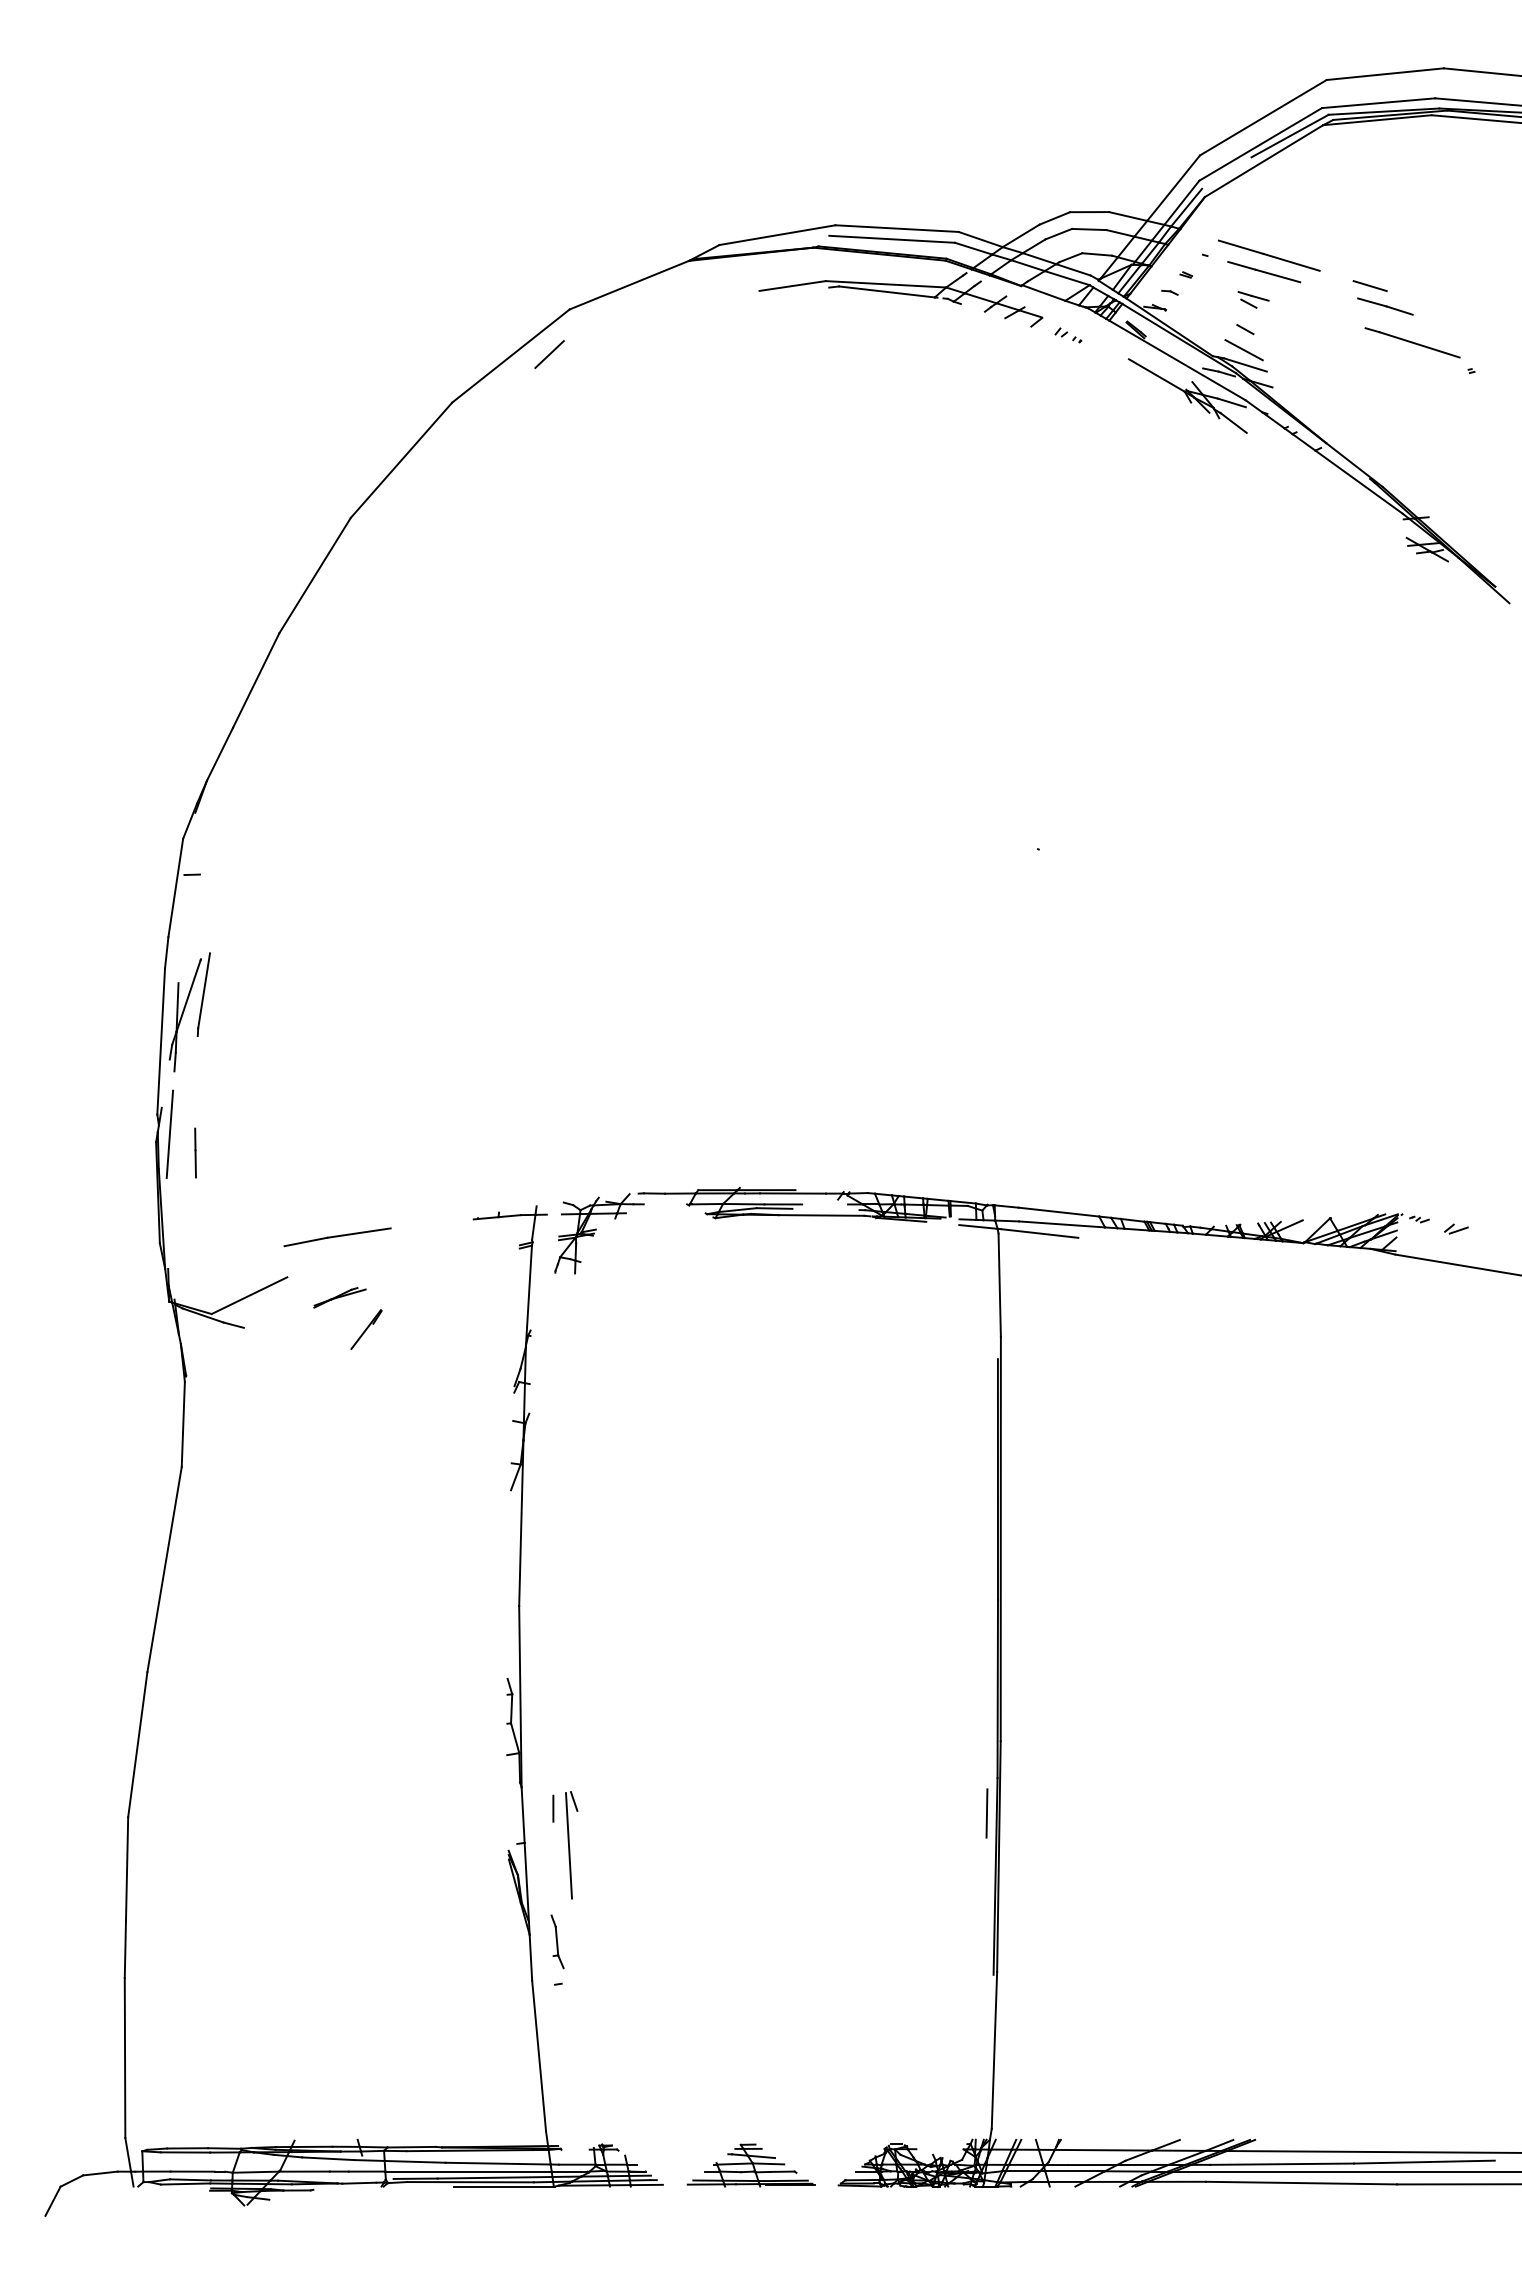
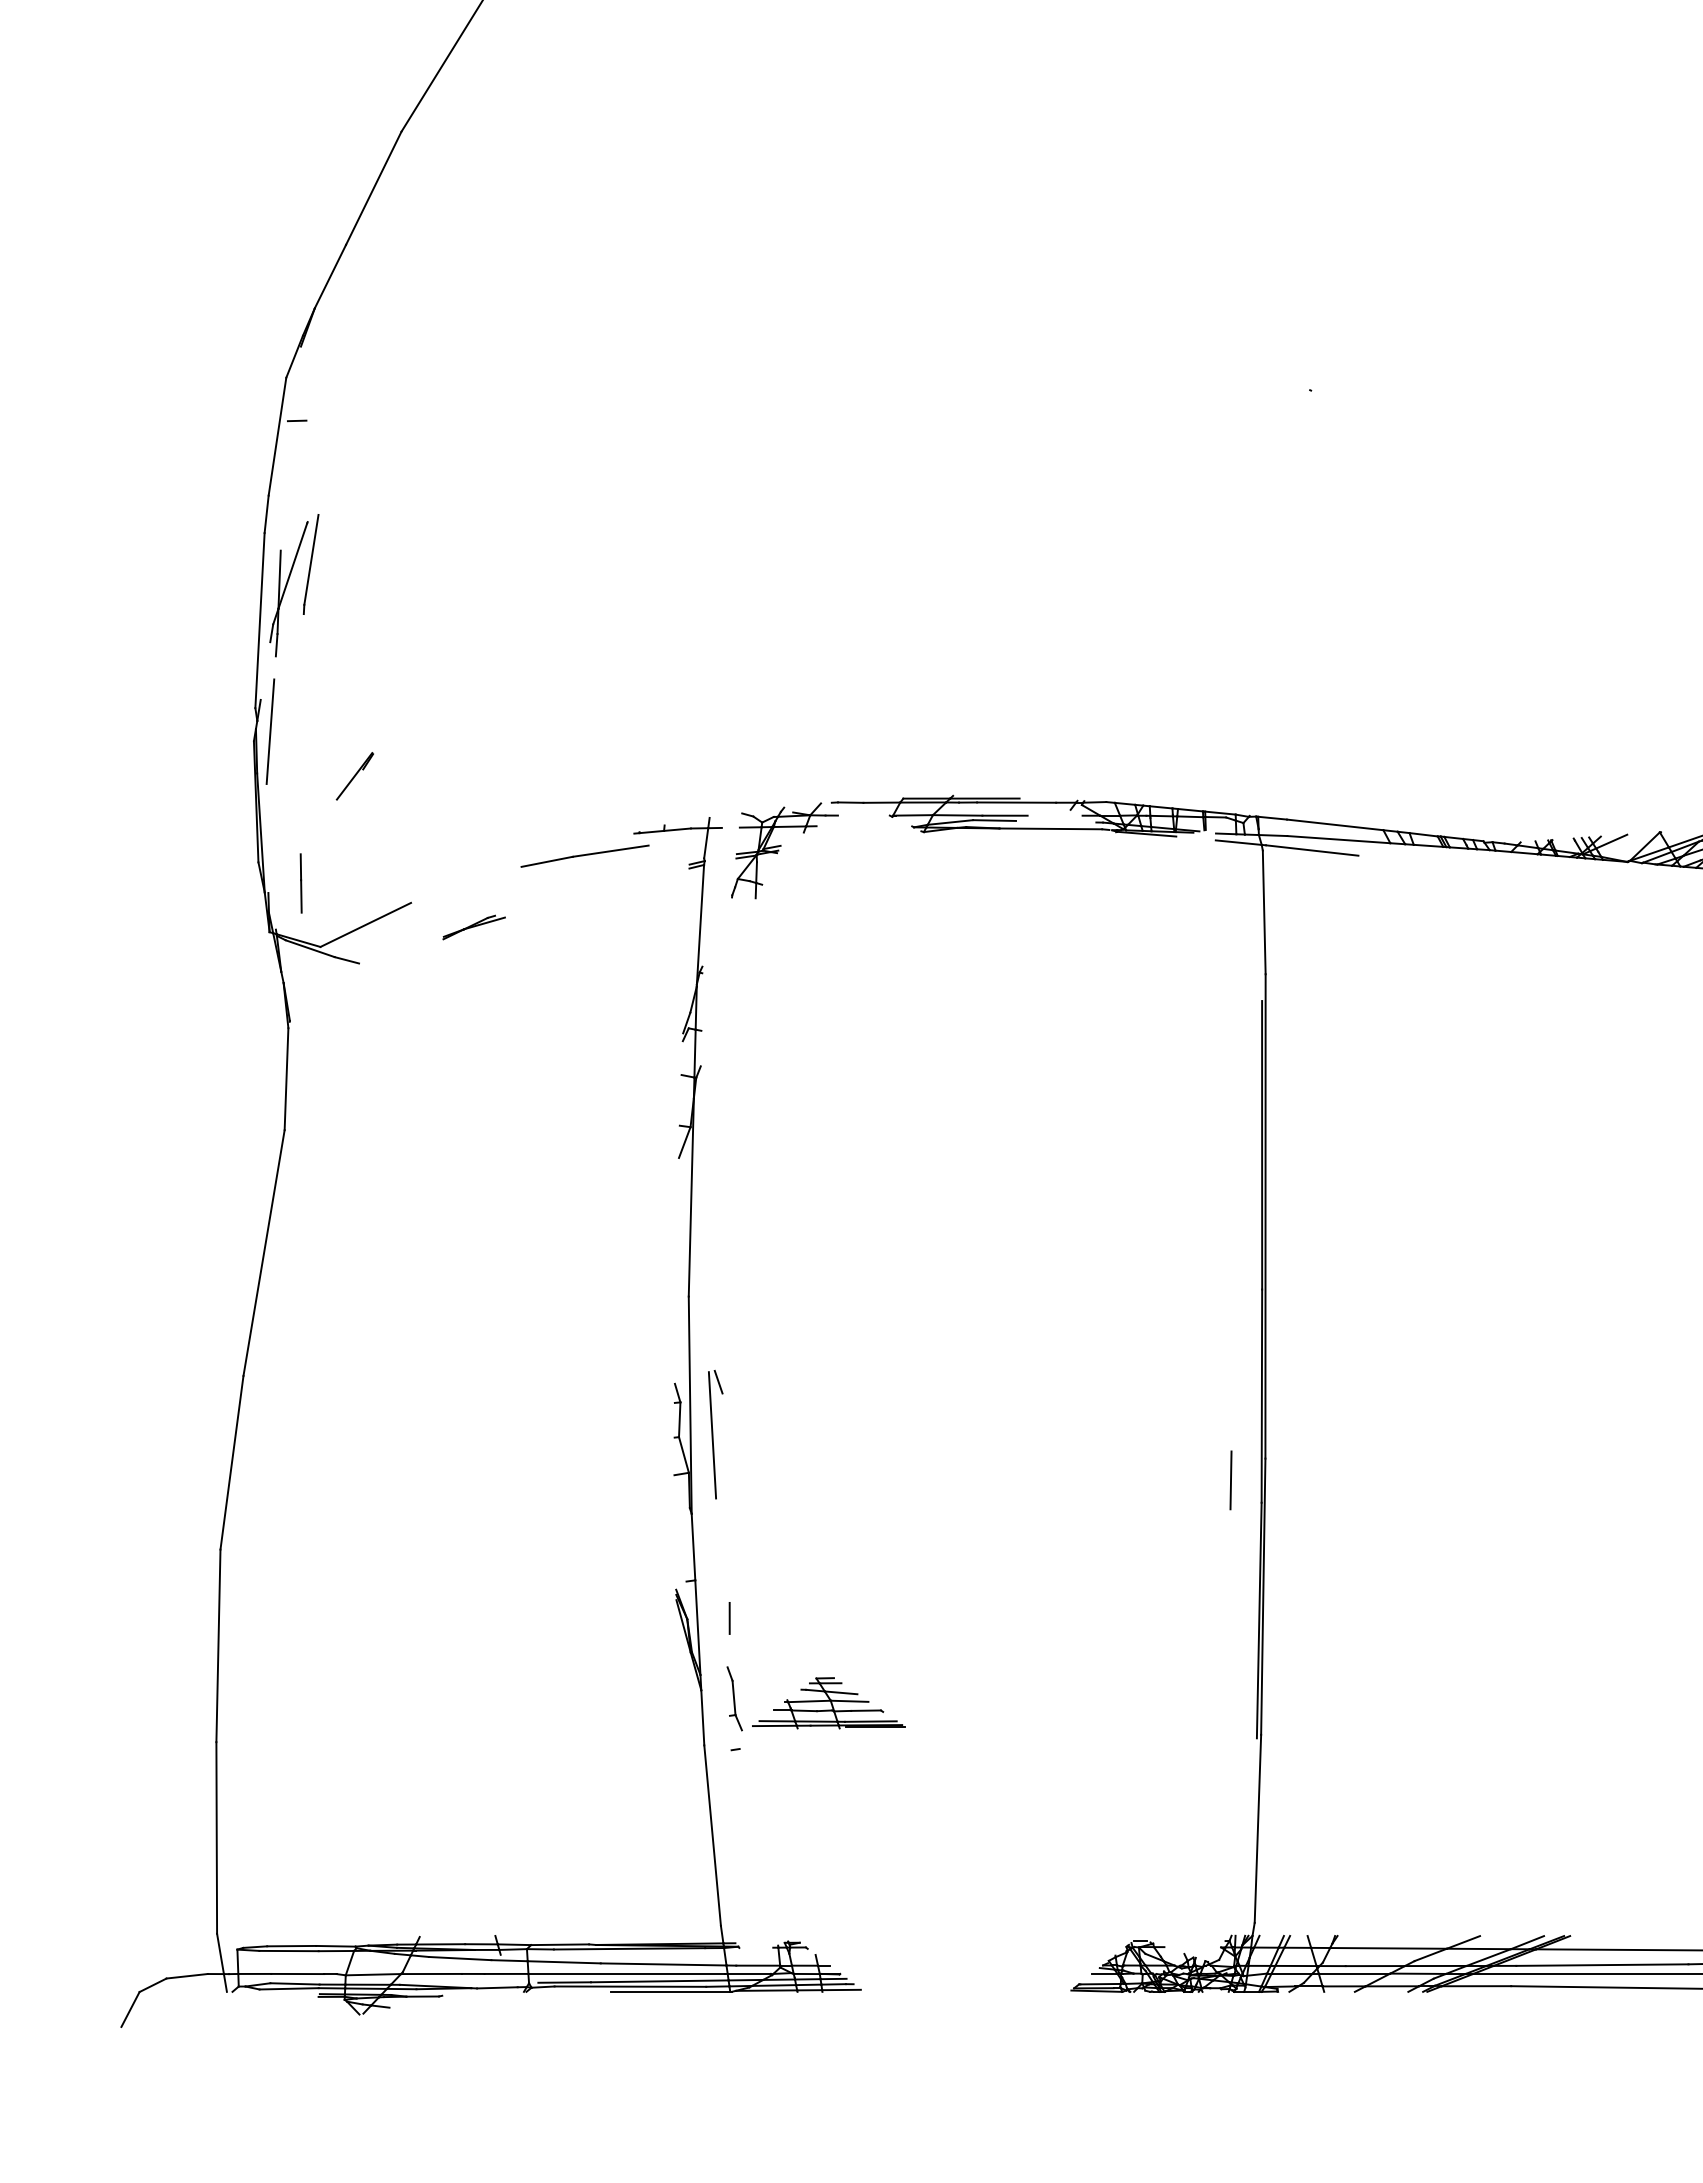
line: (195, 1152) -> (301, 882), moved
part: (337, 1237) -> (584, 856), moved
part: (366, 1329) -> (354, 776), moved
line: (553, 1808) -> (729, 1618), moved
line: (986, 1813) -> (1230, 1480), moved
part: (571, 1845) -> (715, 1434), moved
part: (750, 2165) -> (828, 1703), moved

